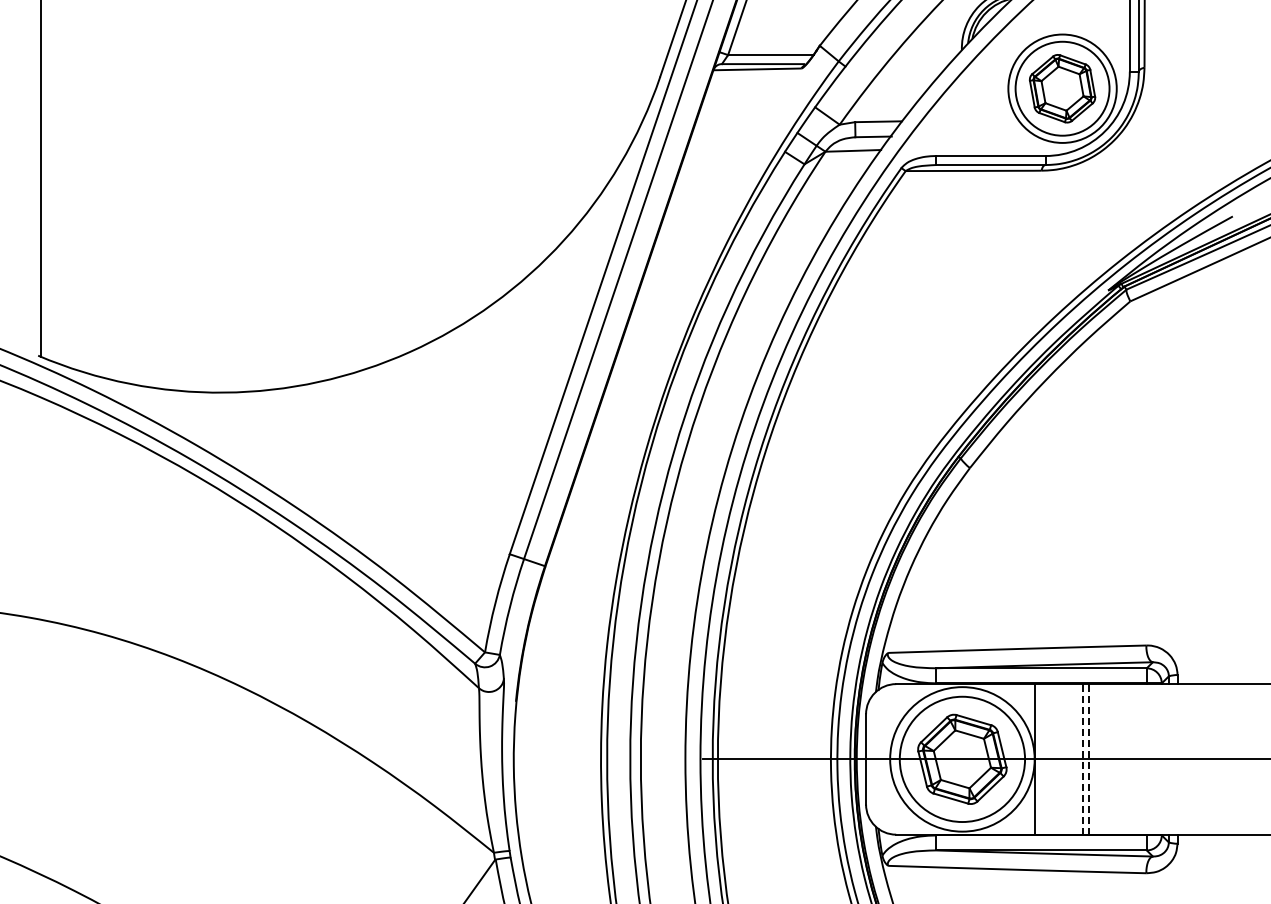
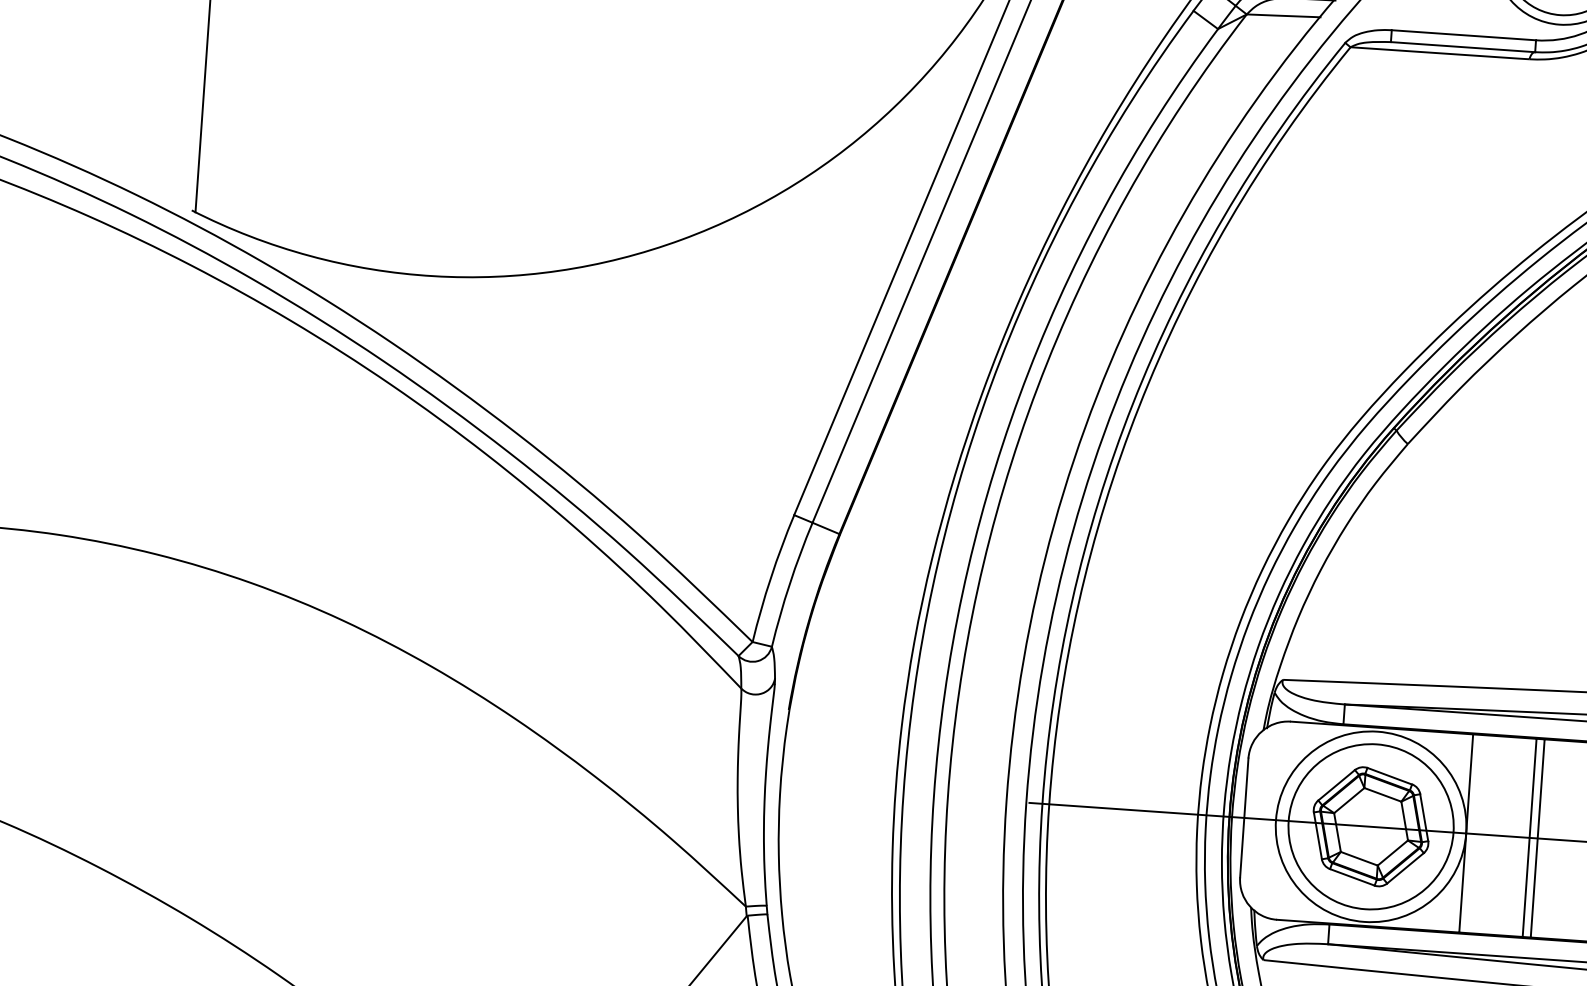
line: (1082, 758) -> (1529, 836), dashed -> solid
line: (1089, 758) -> (1538, 837), dashed -> solid

